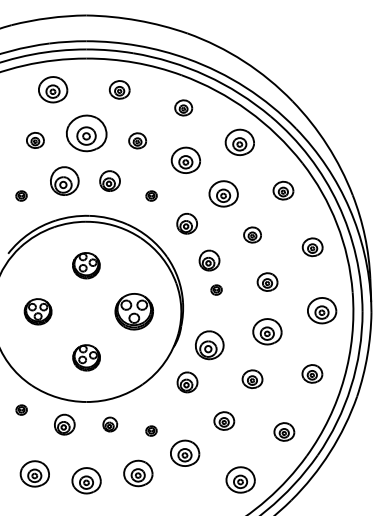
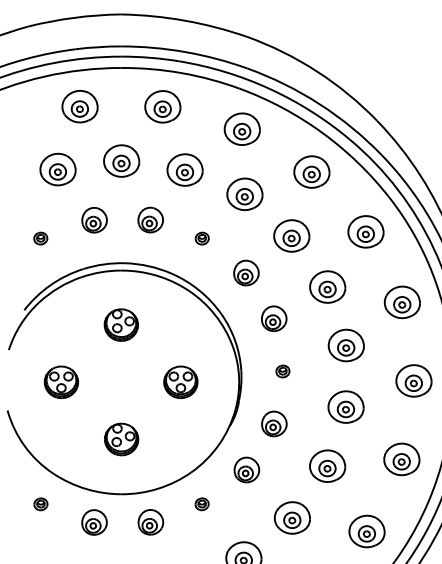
part: (119, 89) -> (162, 106), size x1.43
part: (183, 107) -> (241, 128), size x1.67
part: (86, 133) -> (121, 160), size x0.71
part: (35, 140) -> (58, 169), size x1.67
part: (137, 140) -> (184, 169), size x1.67
part: (64, 181) -> (94, 220), size x0.71
part: (283, 190) -> (366, 231), size x1.43
part: (252, 234) -> (327, 286), size x1.67
part: (312, 246) -> (402, 301), size x1.43
part: (267, 281) -> (346, 344), size x1.43
part: (216, 289) -> (282, 370), moved
part: (134, 311) -> (181, 381), size x0.71
part: (209, 345) -> (274, 424), size x0.71
part: (312, 373) -> (402, 458), size x1.43
part: (252, 378) -> (327, 465), size x1.43
part: (224, 420) -> (292, 517), size x1.43
part: (110, 424) -> (151, 522), size x1.43
part: (151, 430) -> (202, 503), moved
part: (284, 431) -> (367, 530), size x1.43

